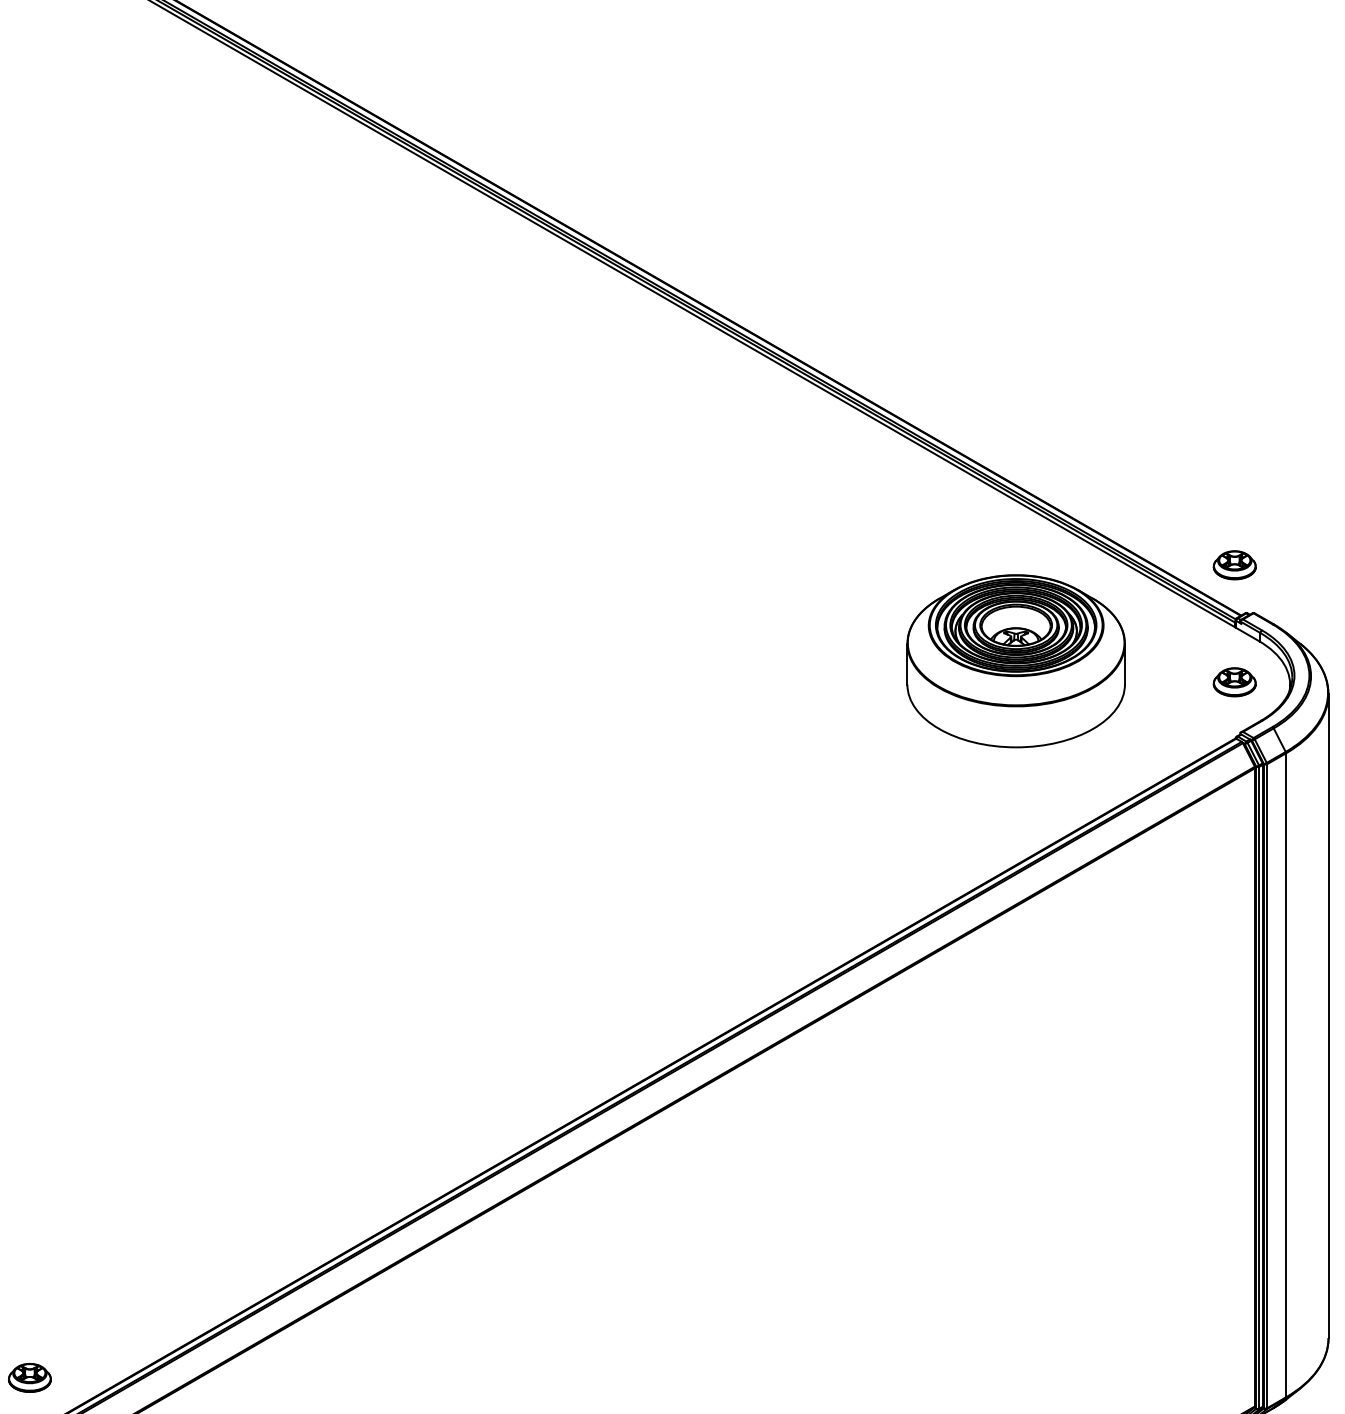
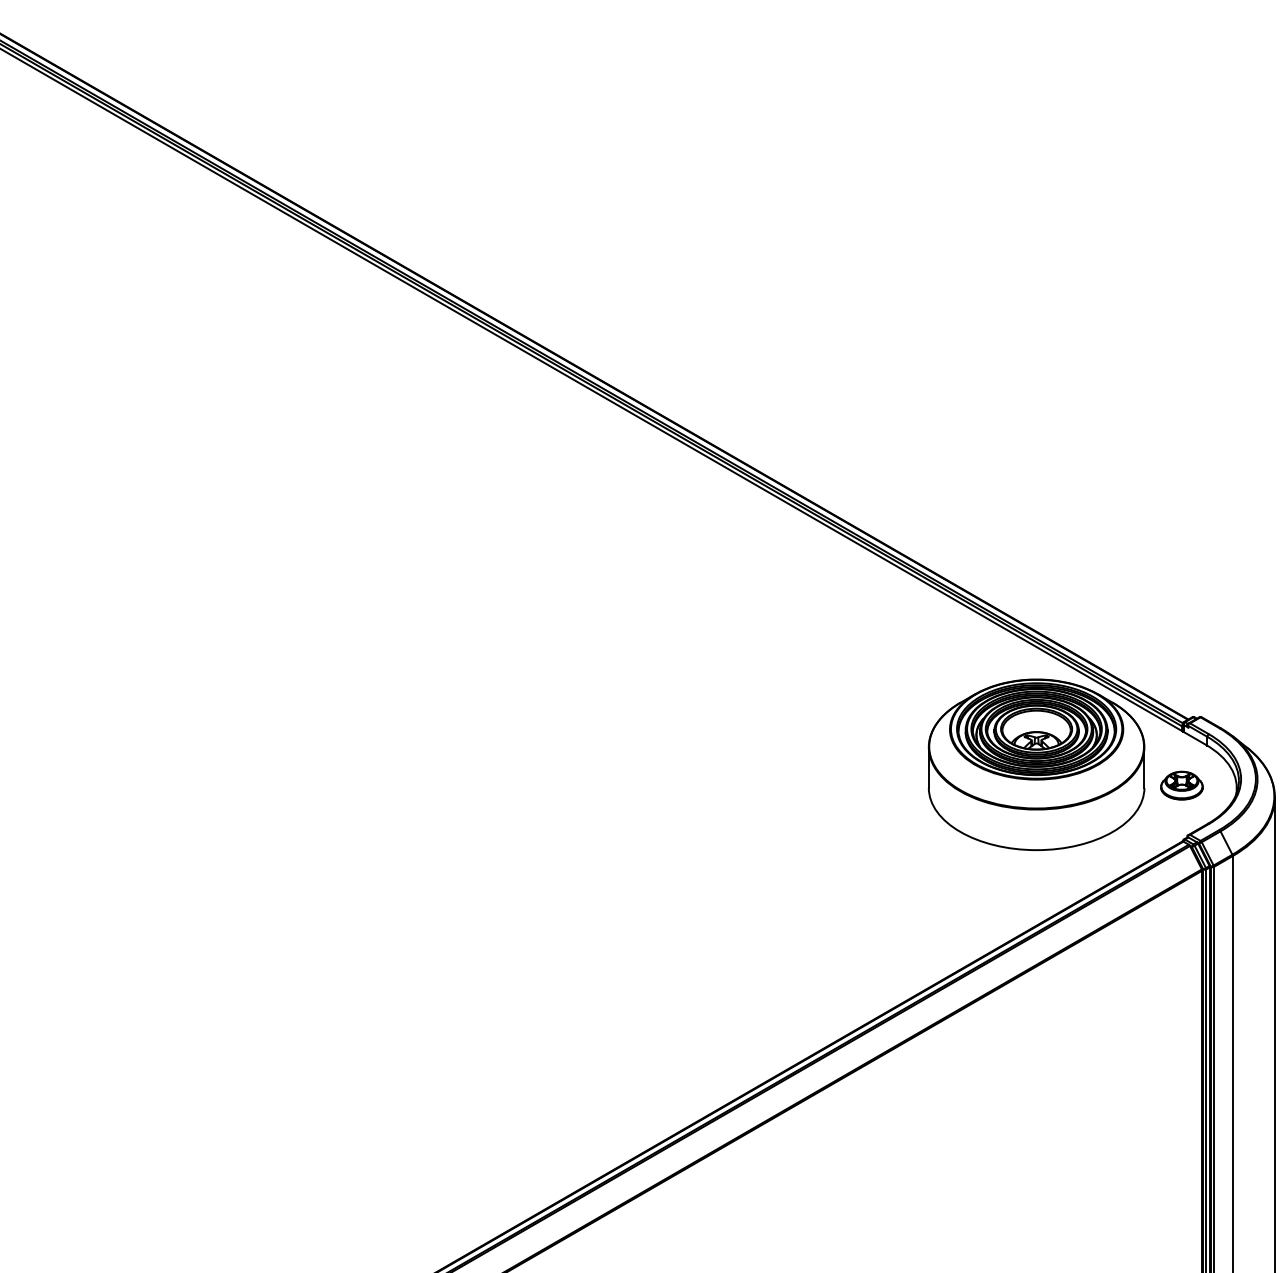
part: (1234, 565) -> (1181, 669), removed
part: (1015, 661) -> (1035, 765), moved

